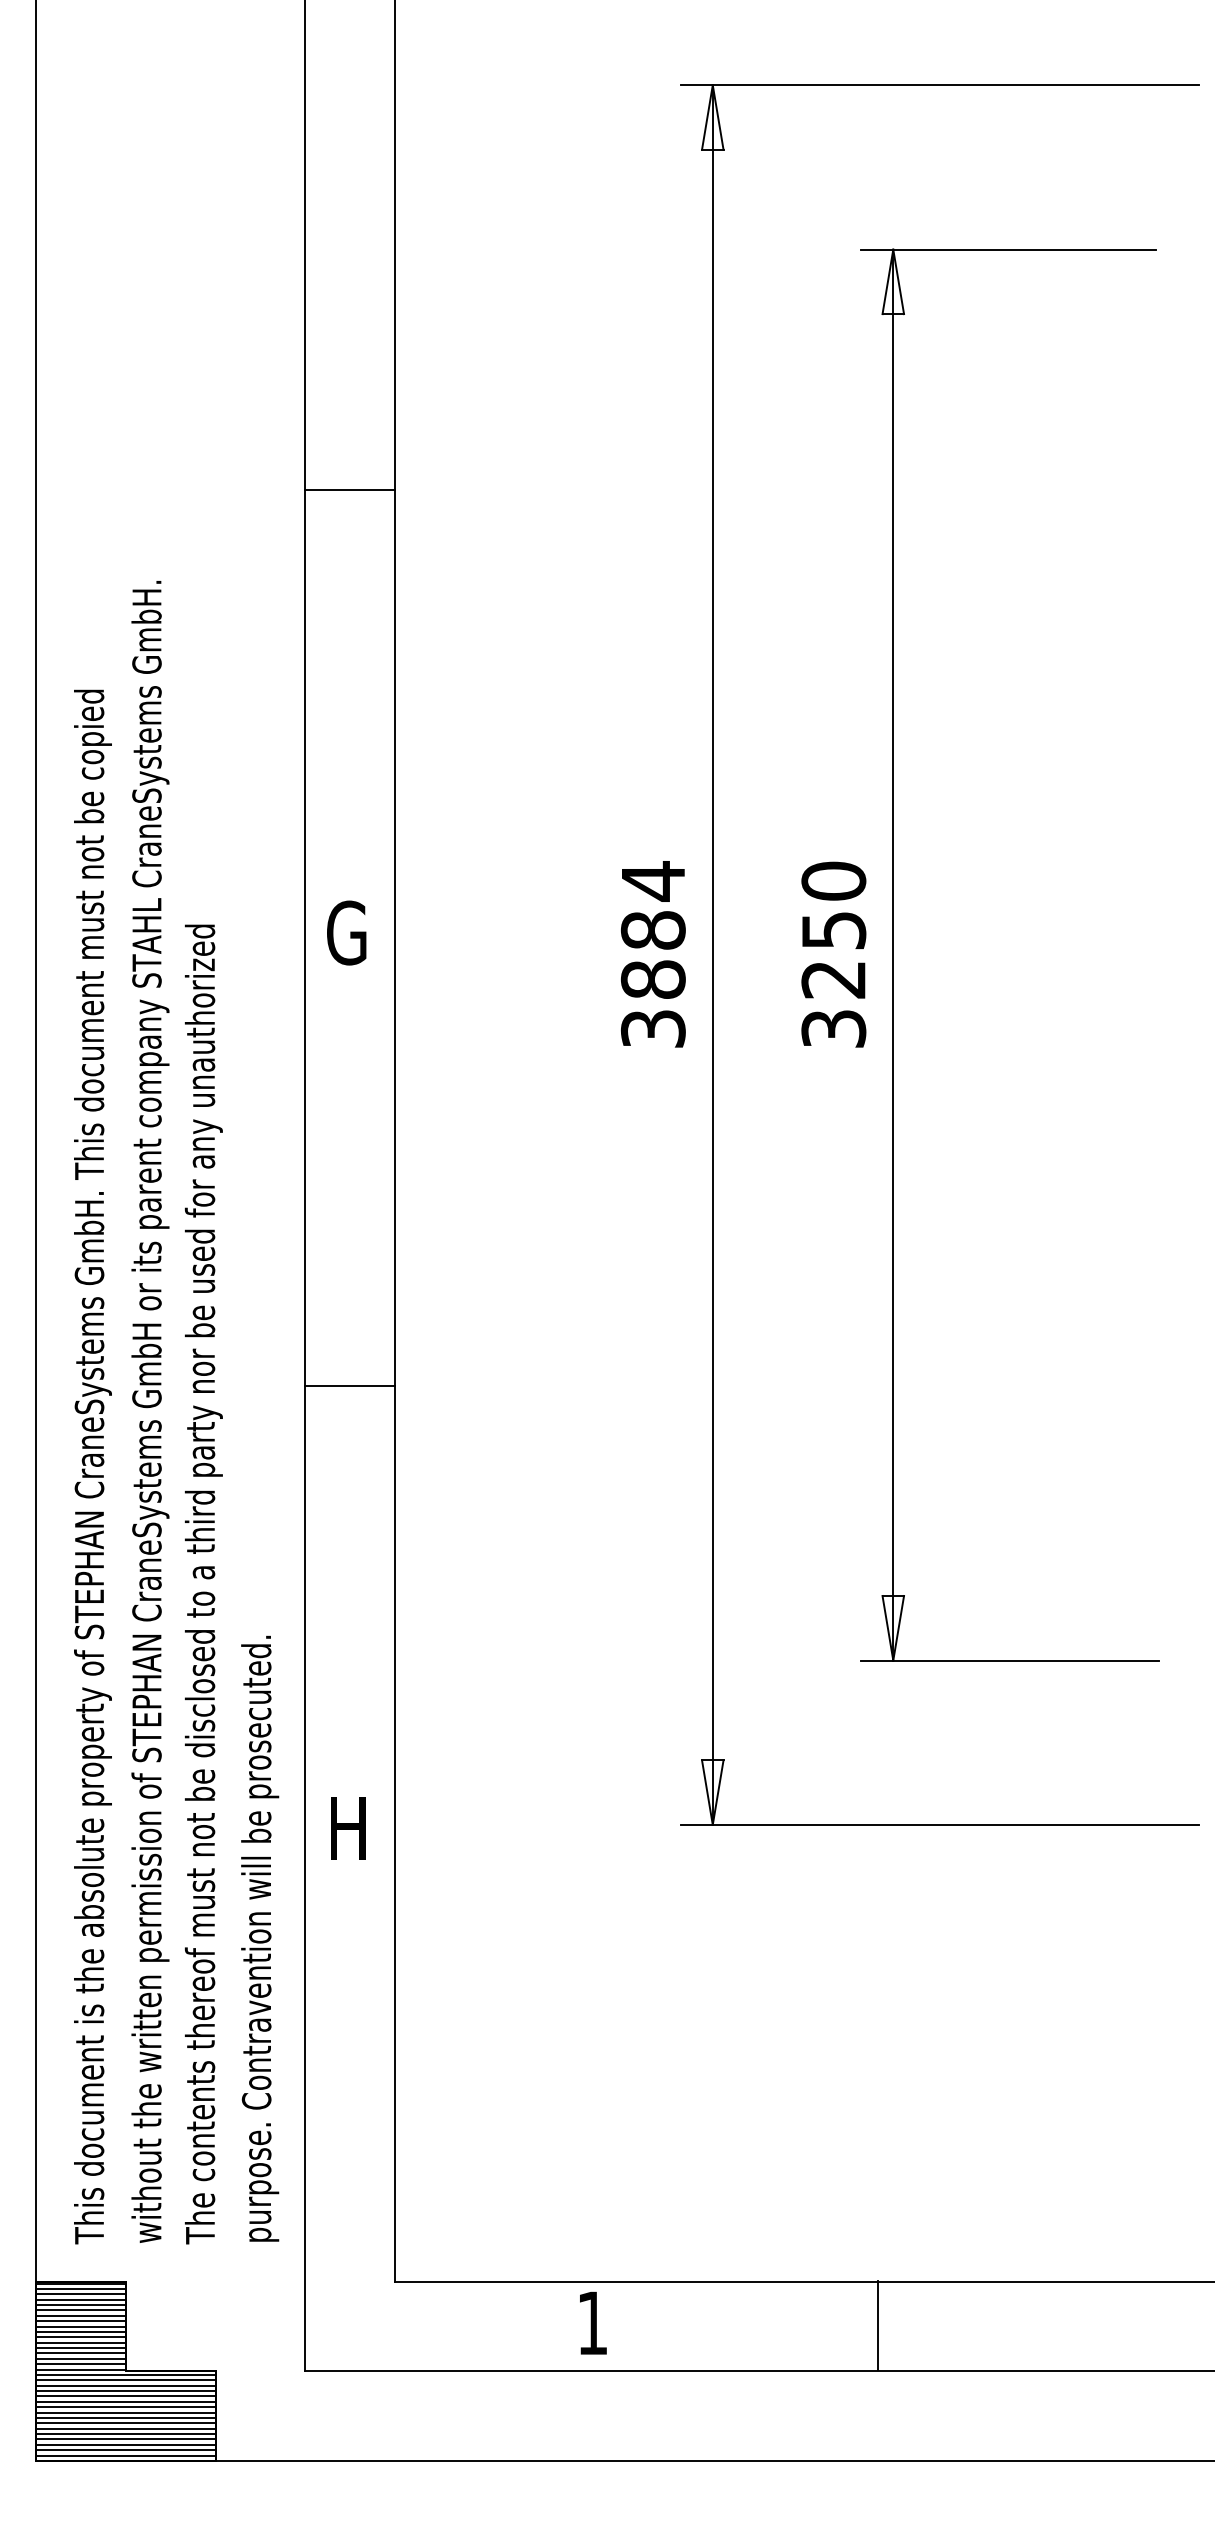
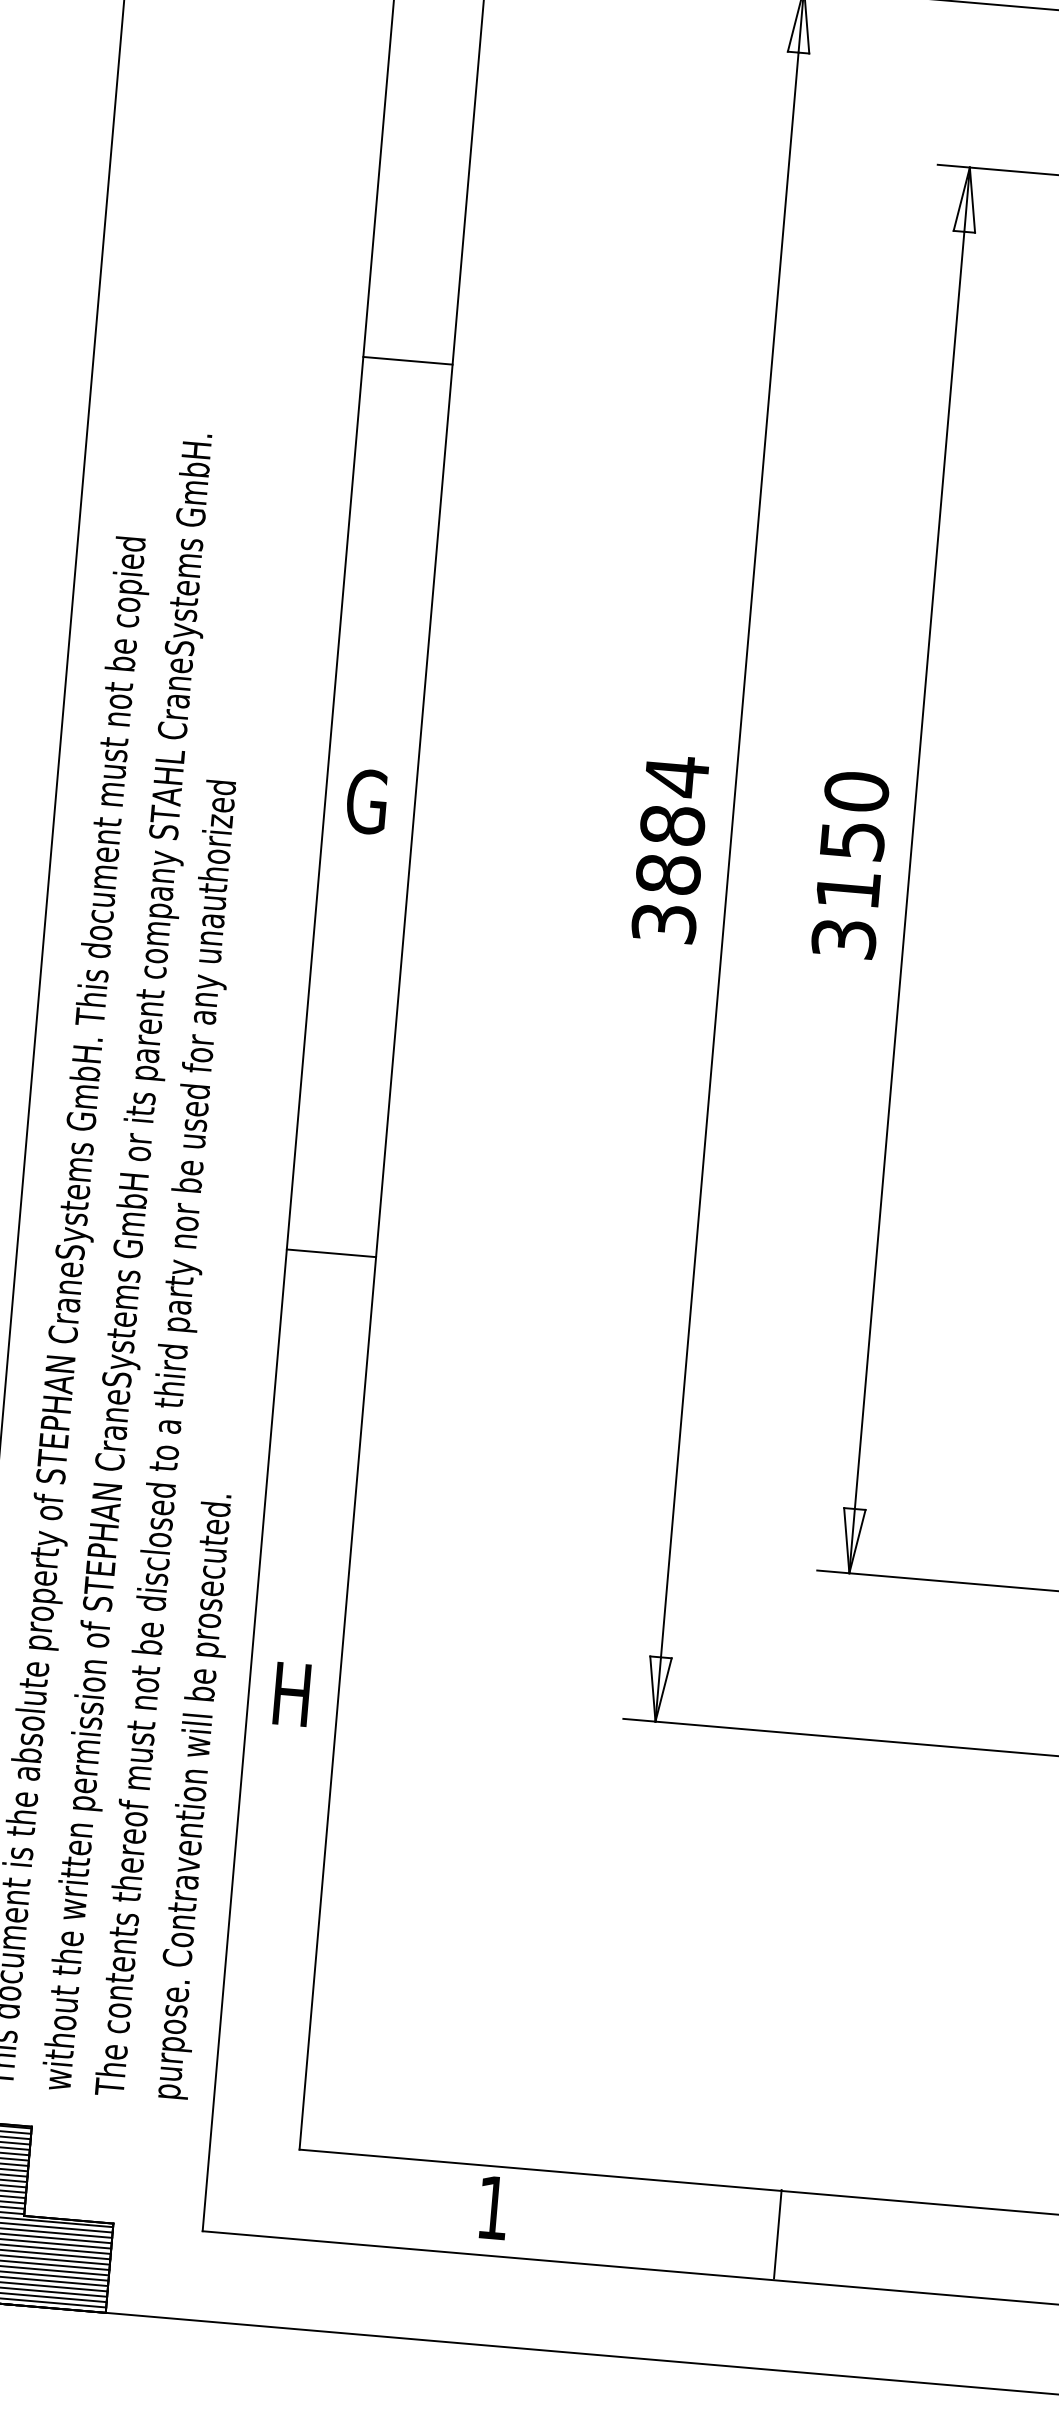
text: (833, 980) -> (847, 890), 3250 -> 3150

